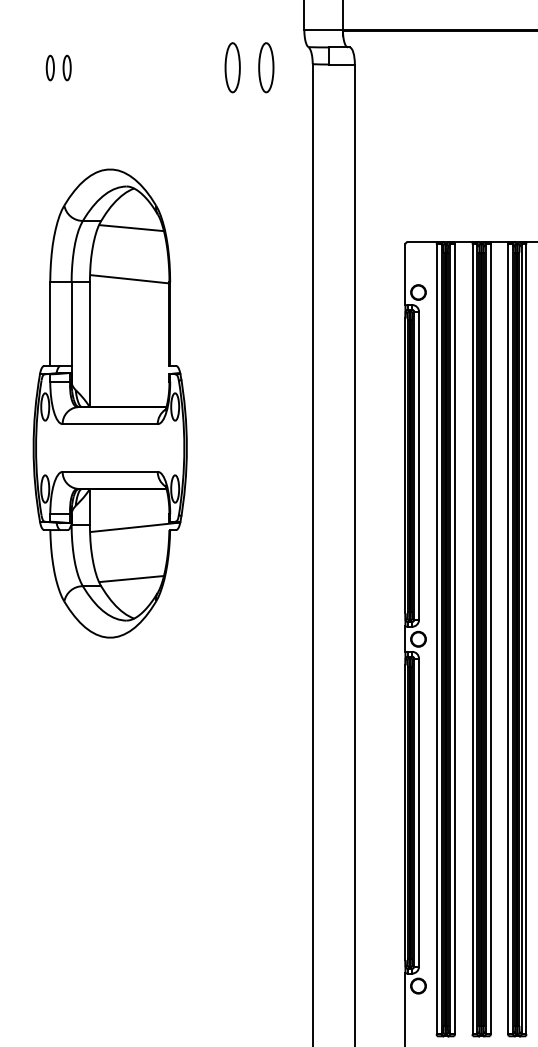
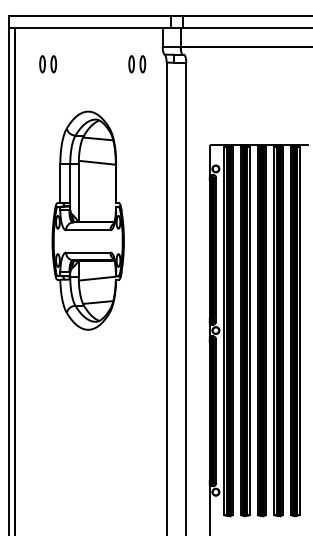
part: (59, 68) -> (48, 64), size x1.43
part: (250, 68) -> (137, 64), size x0.71
part: (108, 403) -> (87, 220), moved

